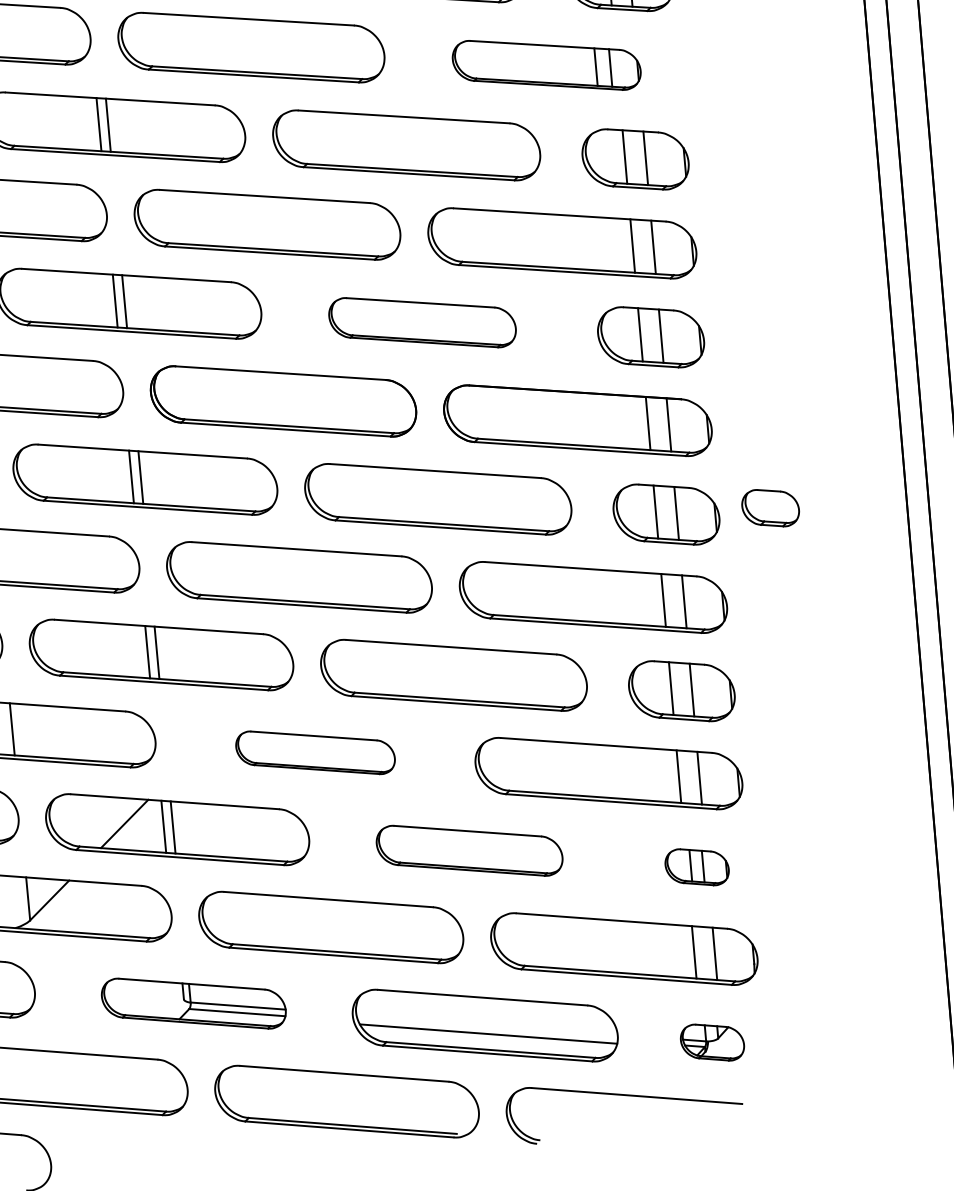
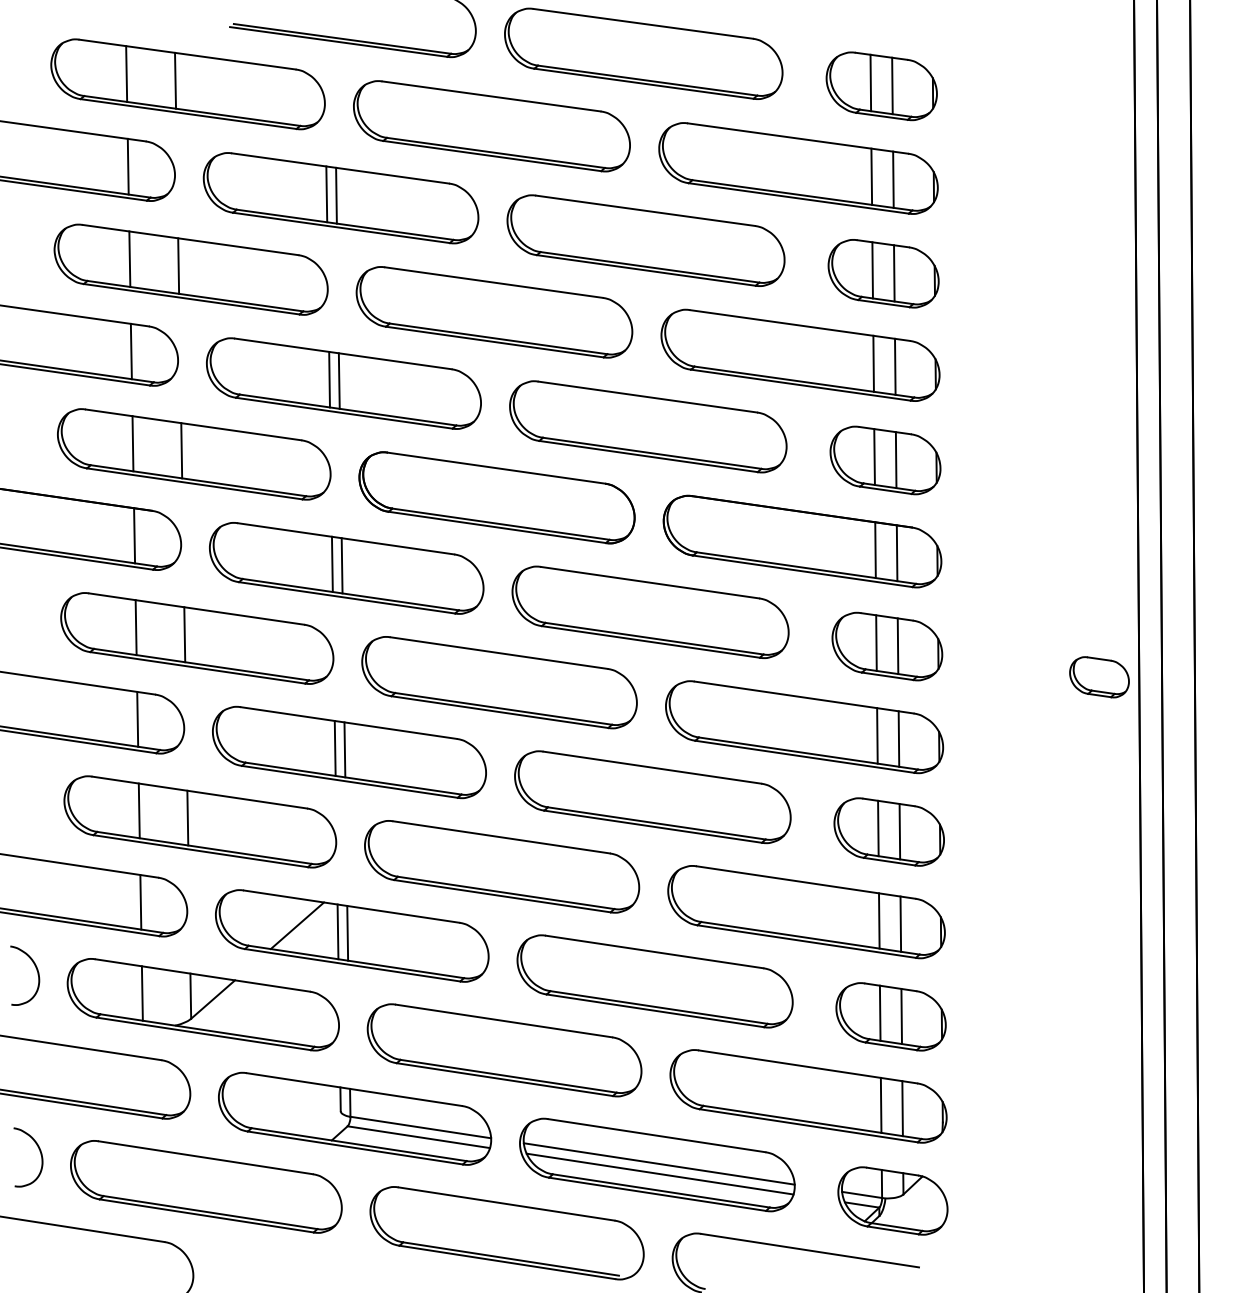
part: (546, 65) -> (798, 168), size x1.43
part: (422, 322) -> (648, 426), size x1.43
part: (770, 508) -> (1099, 677), moved
part: (315, 752) -> (502, 866), size x1.67
part: (469, 850) -> (654, 981), size x1.43
part: (696, 866) -> (890, 1016), size x1.67
part: (194, 1003) -> (355, 1118), size x1.43
line: (486, 1024) -> (658, 1163), added
part: (712, 1042) -> (892, 1200), size x1.67

